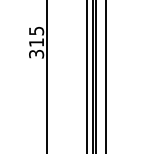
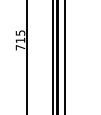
text: (36, 53) -> (20, 47), 315 -> 715

